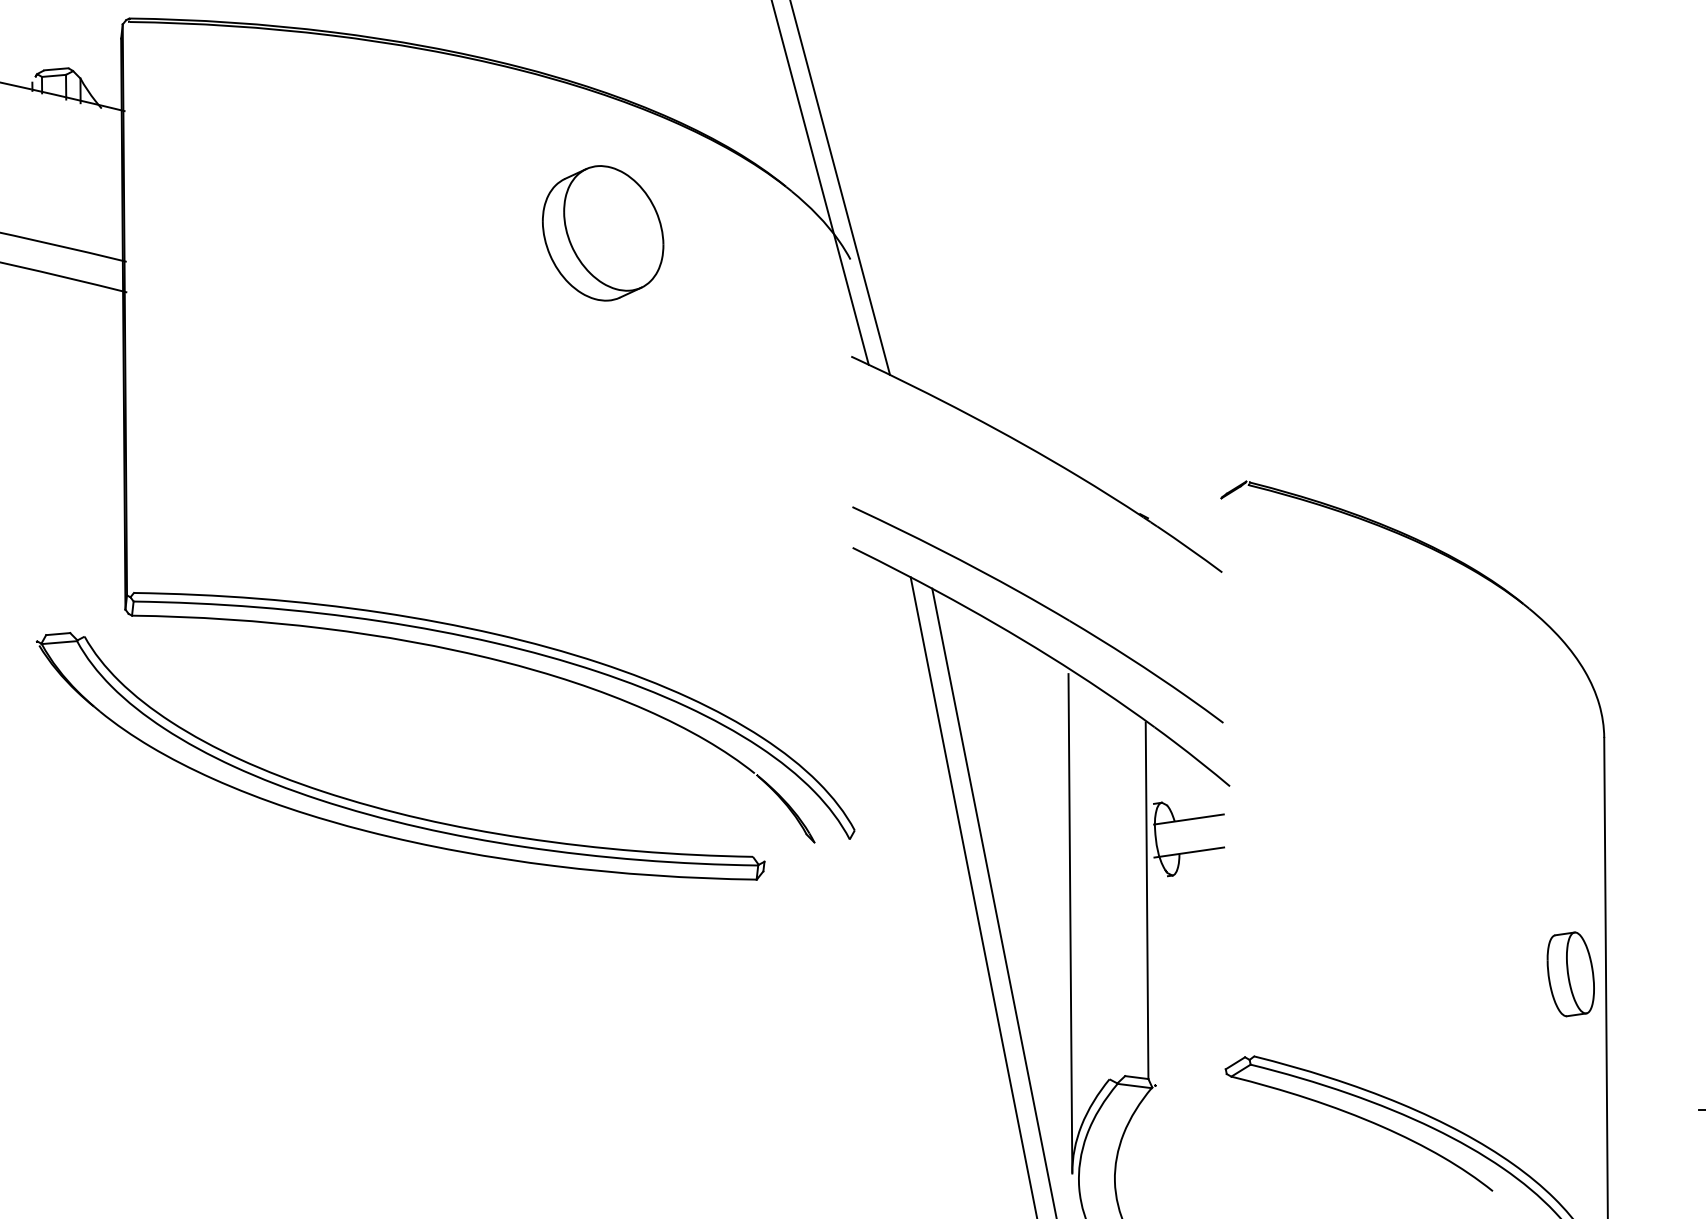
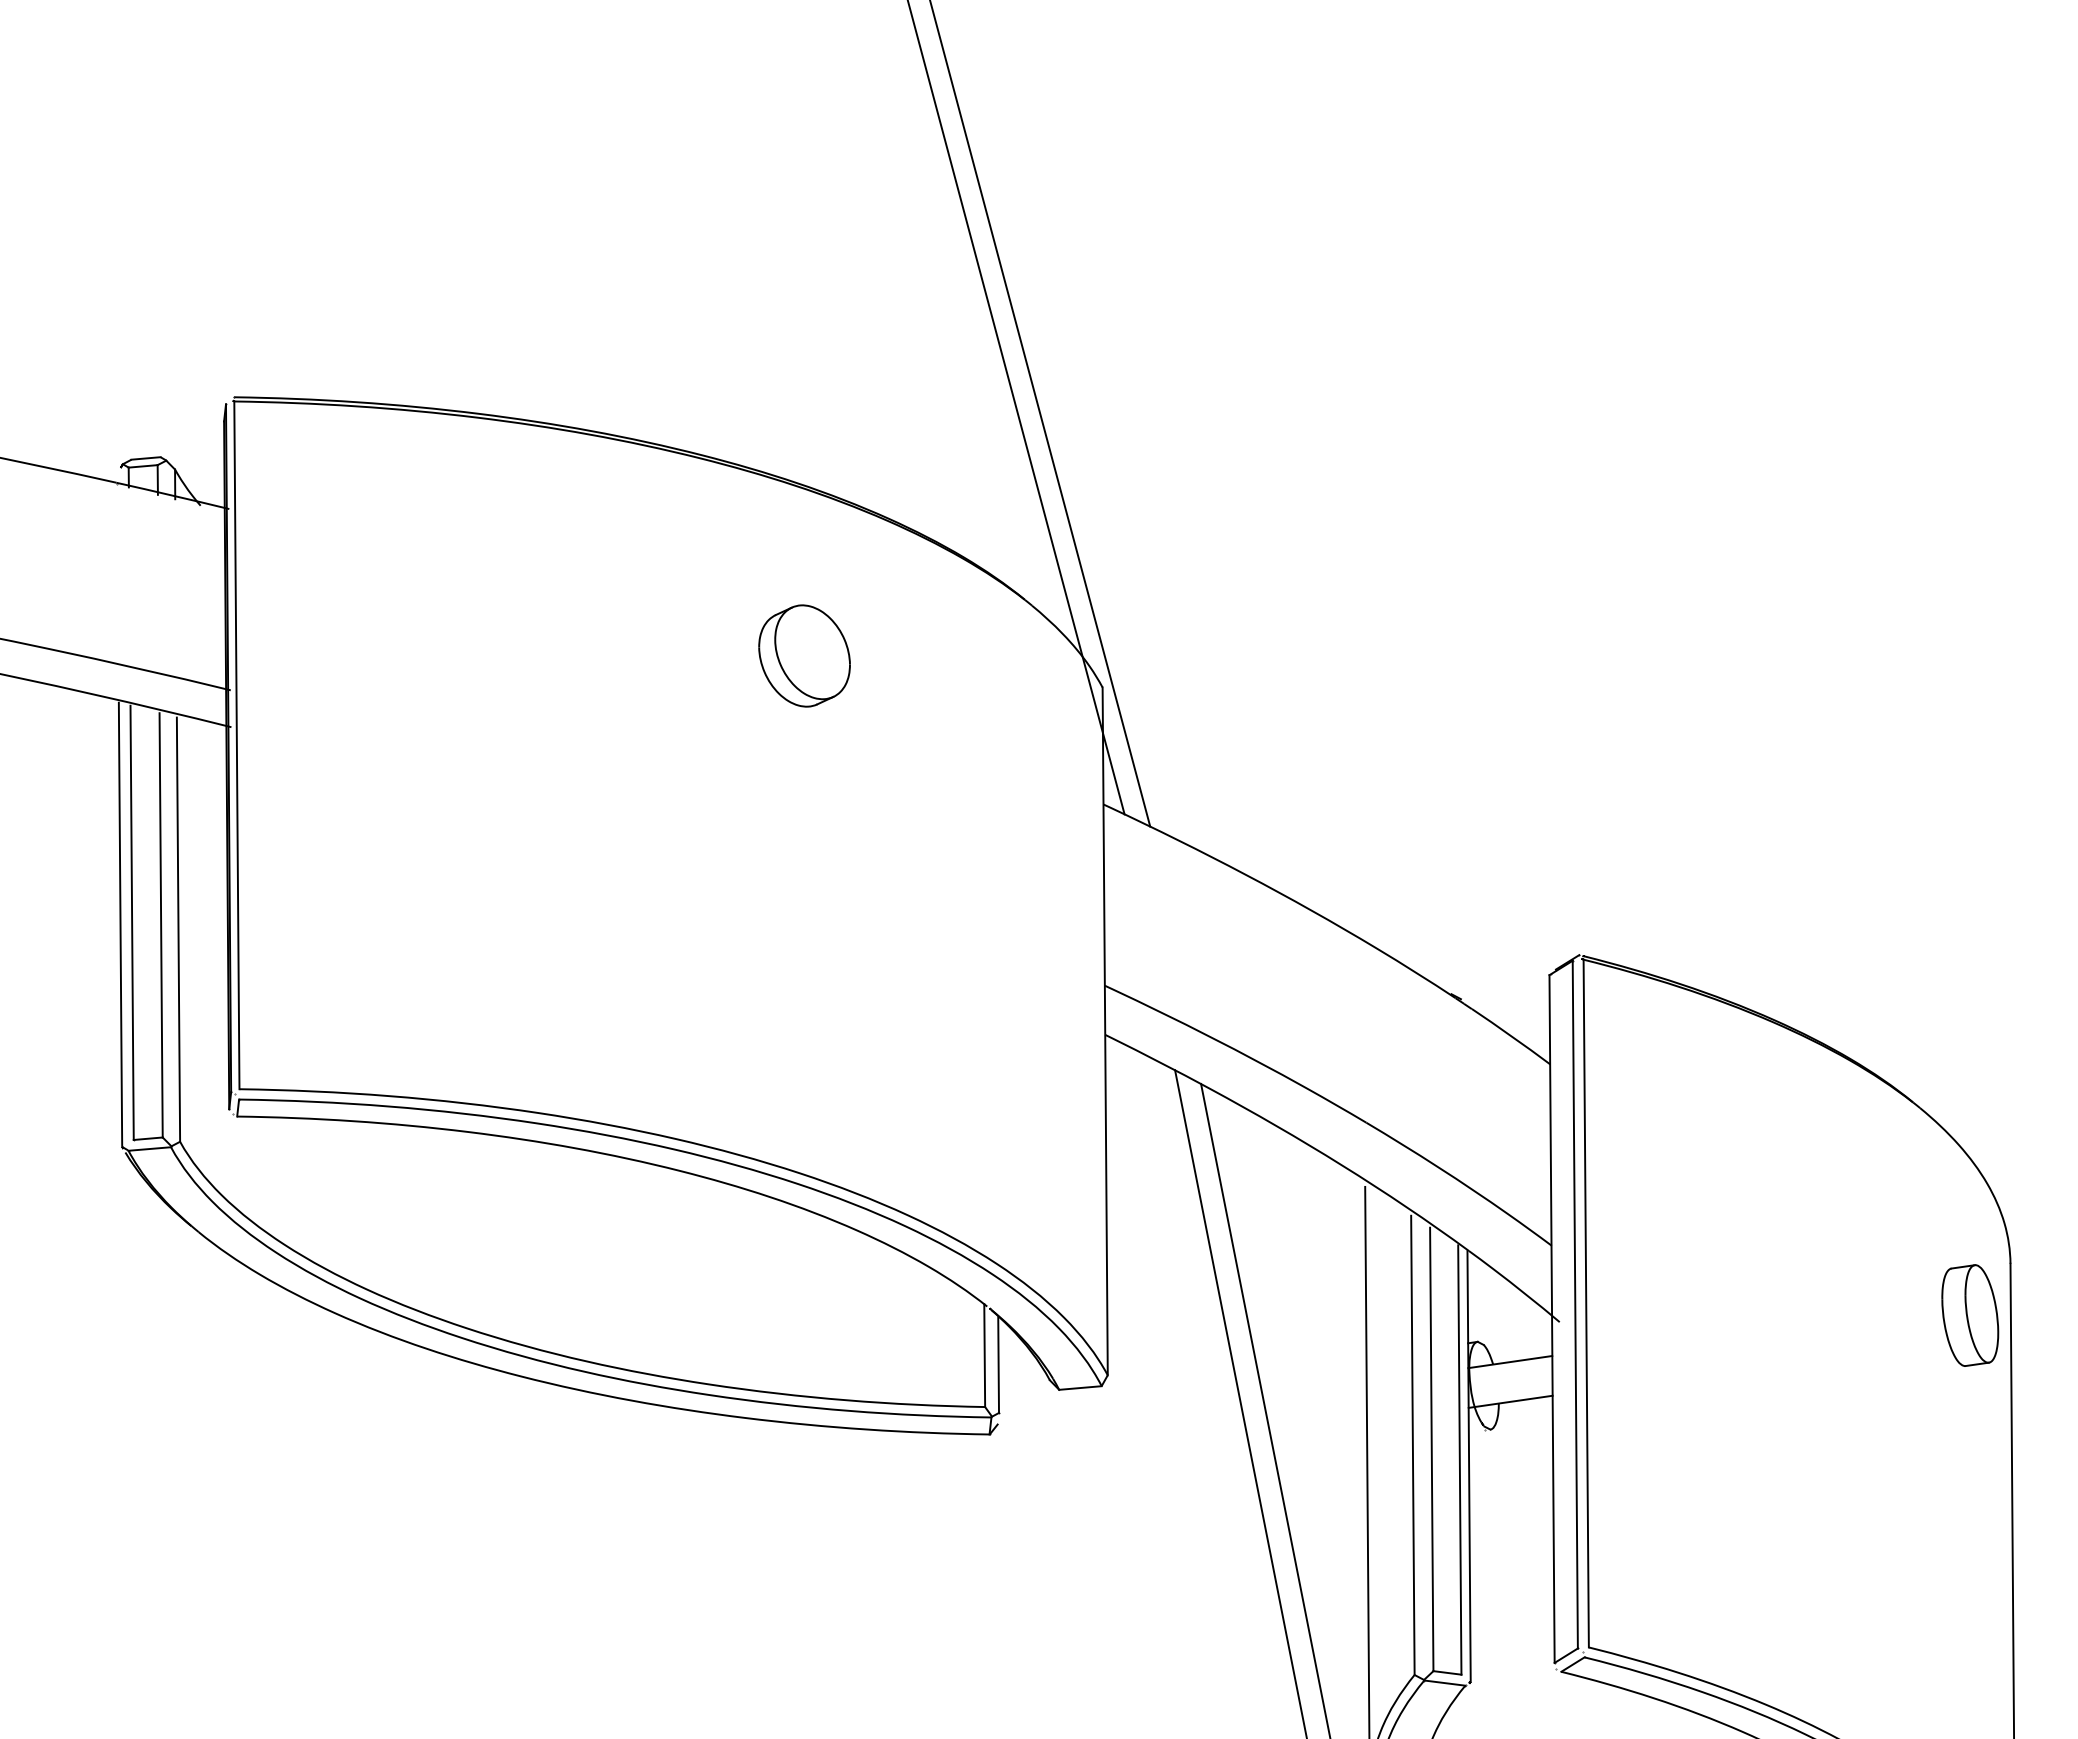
part: (603, 232) -> (804, 655), size x0.62
line: (131, 307) -> (236, 745), added
line: (44, 454) -> (131, 922), added
line: (35, 456) -> (120, 924), added
line: (68, 457) -> (160, 925), added
line: (83, 460) -> (178, 929), added
line: (852, 545) -> (1104, 1031), added
line: (1251, 770) -> (1585, 1303), added
line: (1242, 771) -> (1574, 1304), added
line: (1223, 783) -> (1551, 1318), added
line: (752, 814) -> (984, 1355), added
line: (764, 821) -> (998, 1364), added
line: (832, 840) -> (1080, 1387), added
line: (1107, 887) -> (1412, 1444), added
line: (1123, 892) -> (1431, 1449), added
line: (1154, 906) -> (1468, 1466), added
part: (1571, 974) -> (1970, 1315), moved

